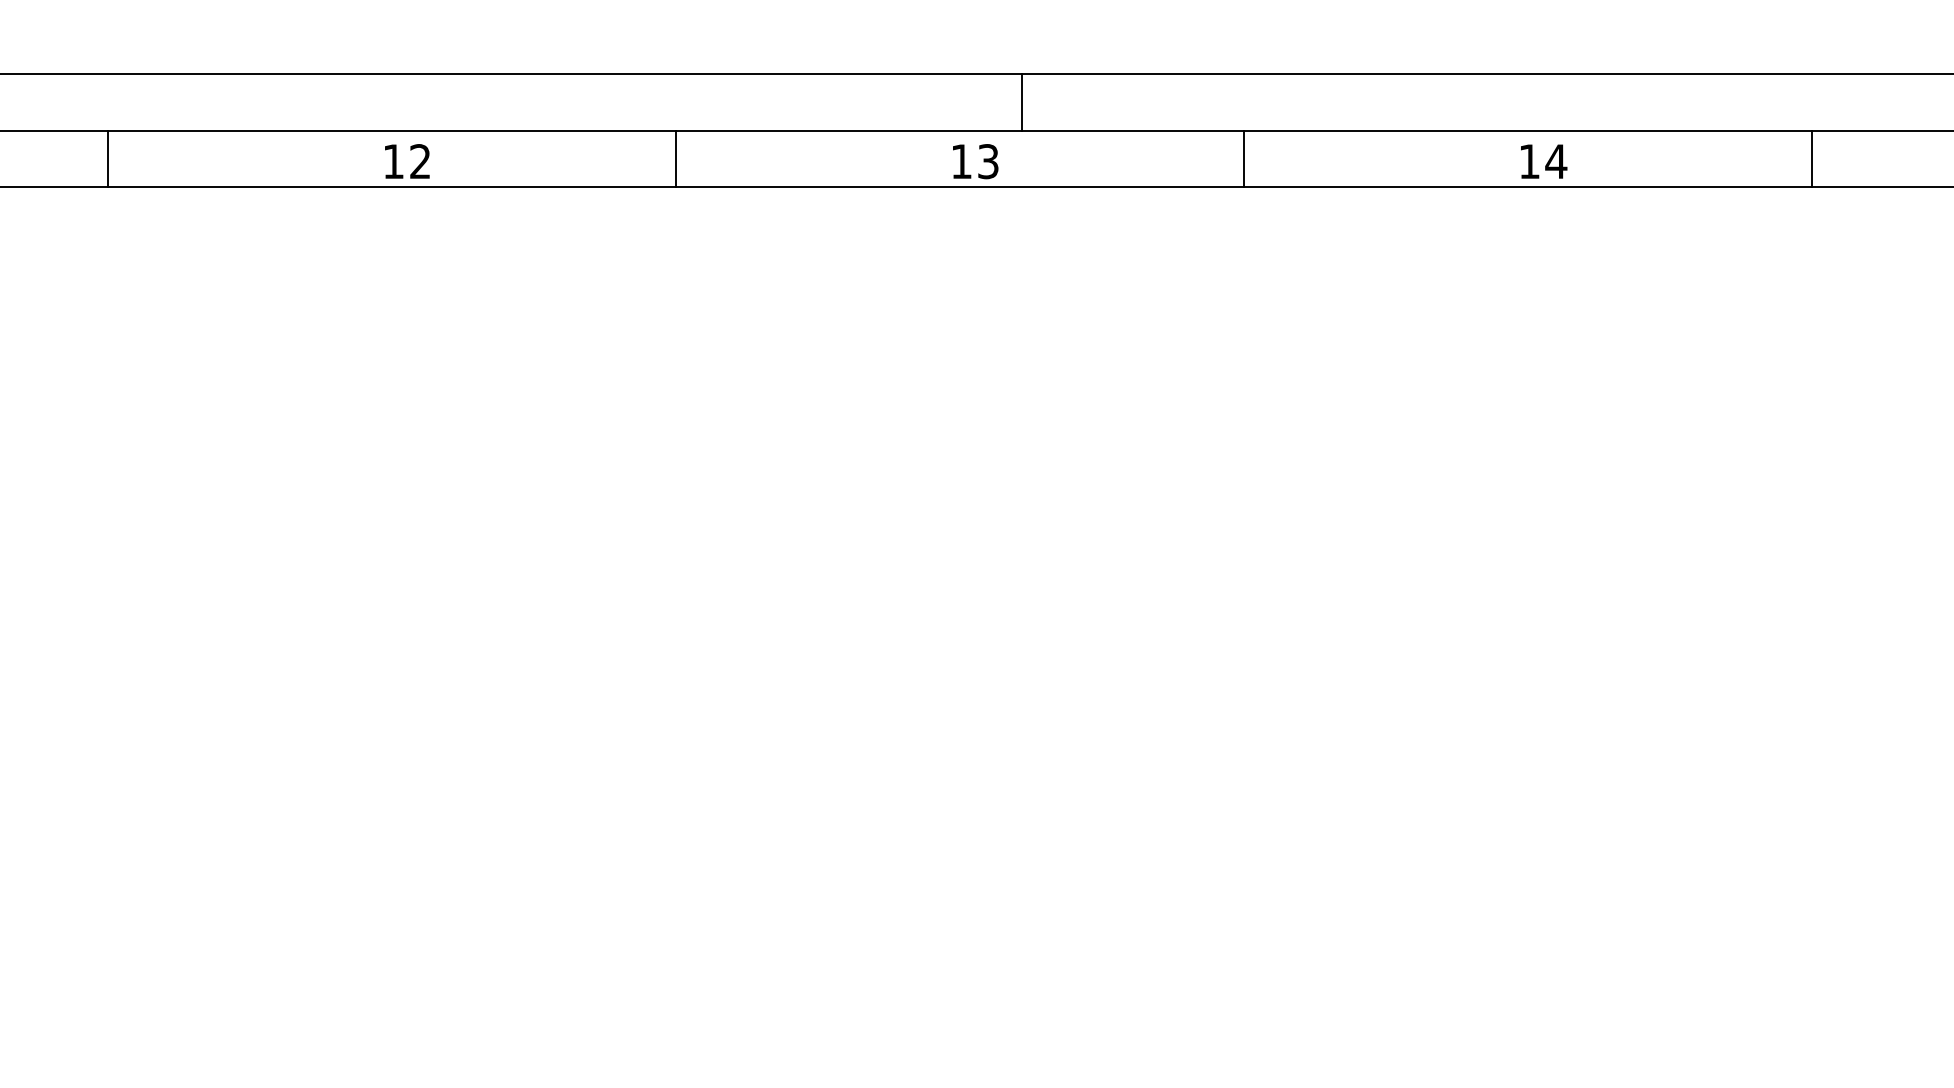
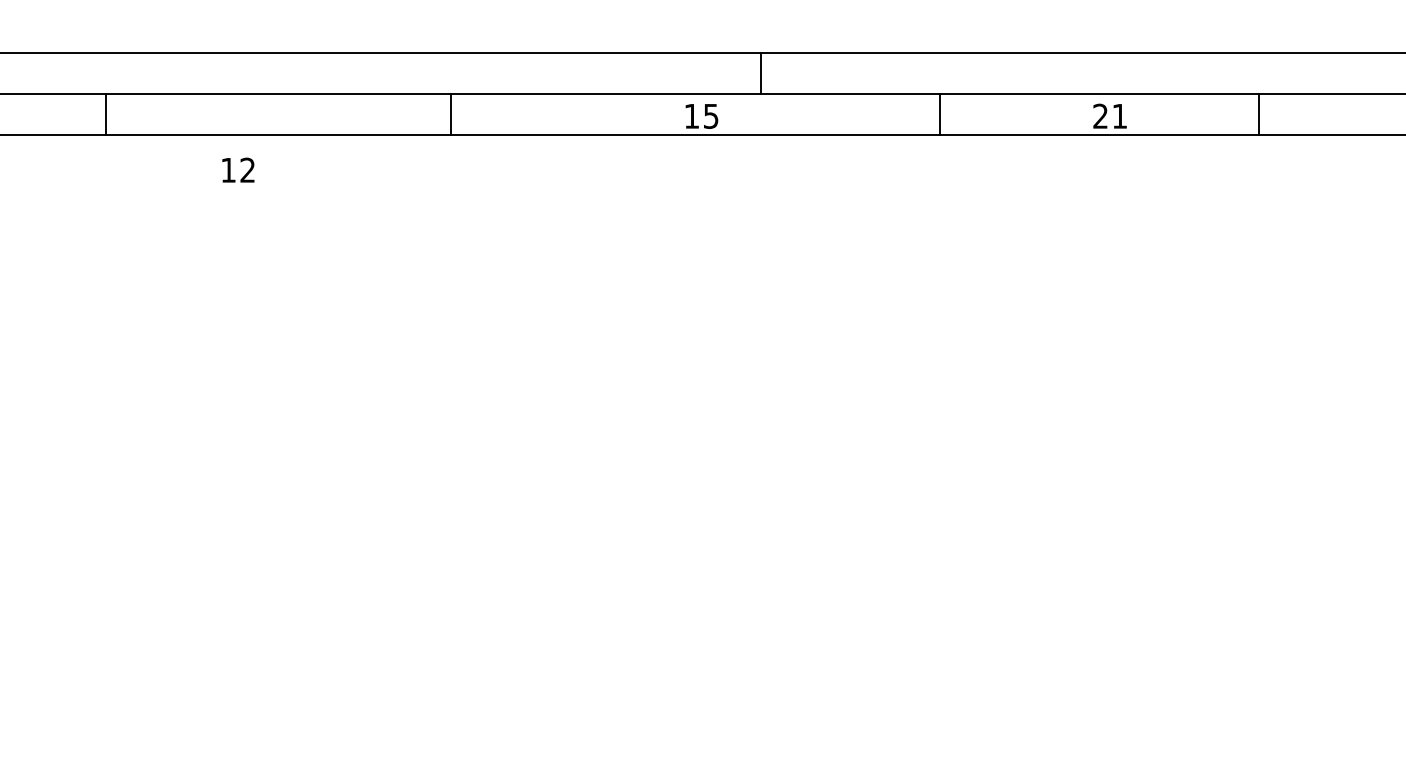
line: (1022, 101) -> (761, 73), moved
line: (107, 158) -> (105, 114), moved
line: (675, 158) -> (450, 114), moved
line: (1243, 158) -> (939, 114), moved
line: (1811, 158) -> (1258, 114), moved
text: (407, 161) -> (238, 170), moved
text: (988, 161) -> (711, 116), 13 -> 15
text: (1543, 161) -> (1110, 116), 14 -> 21

